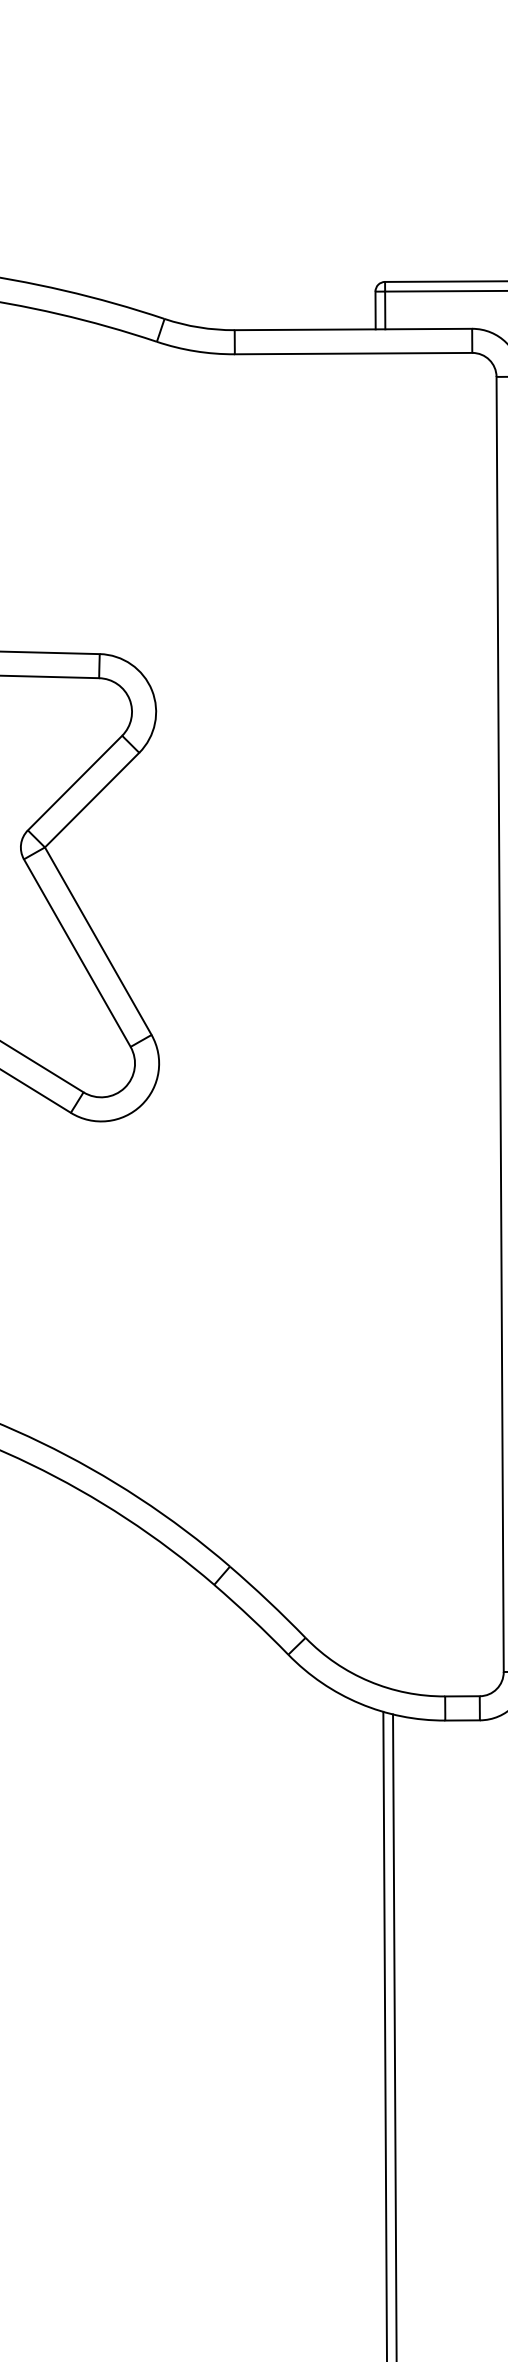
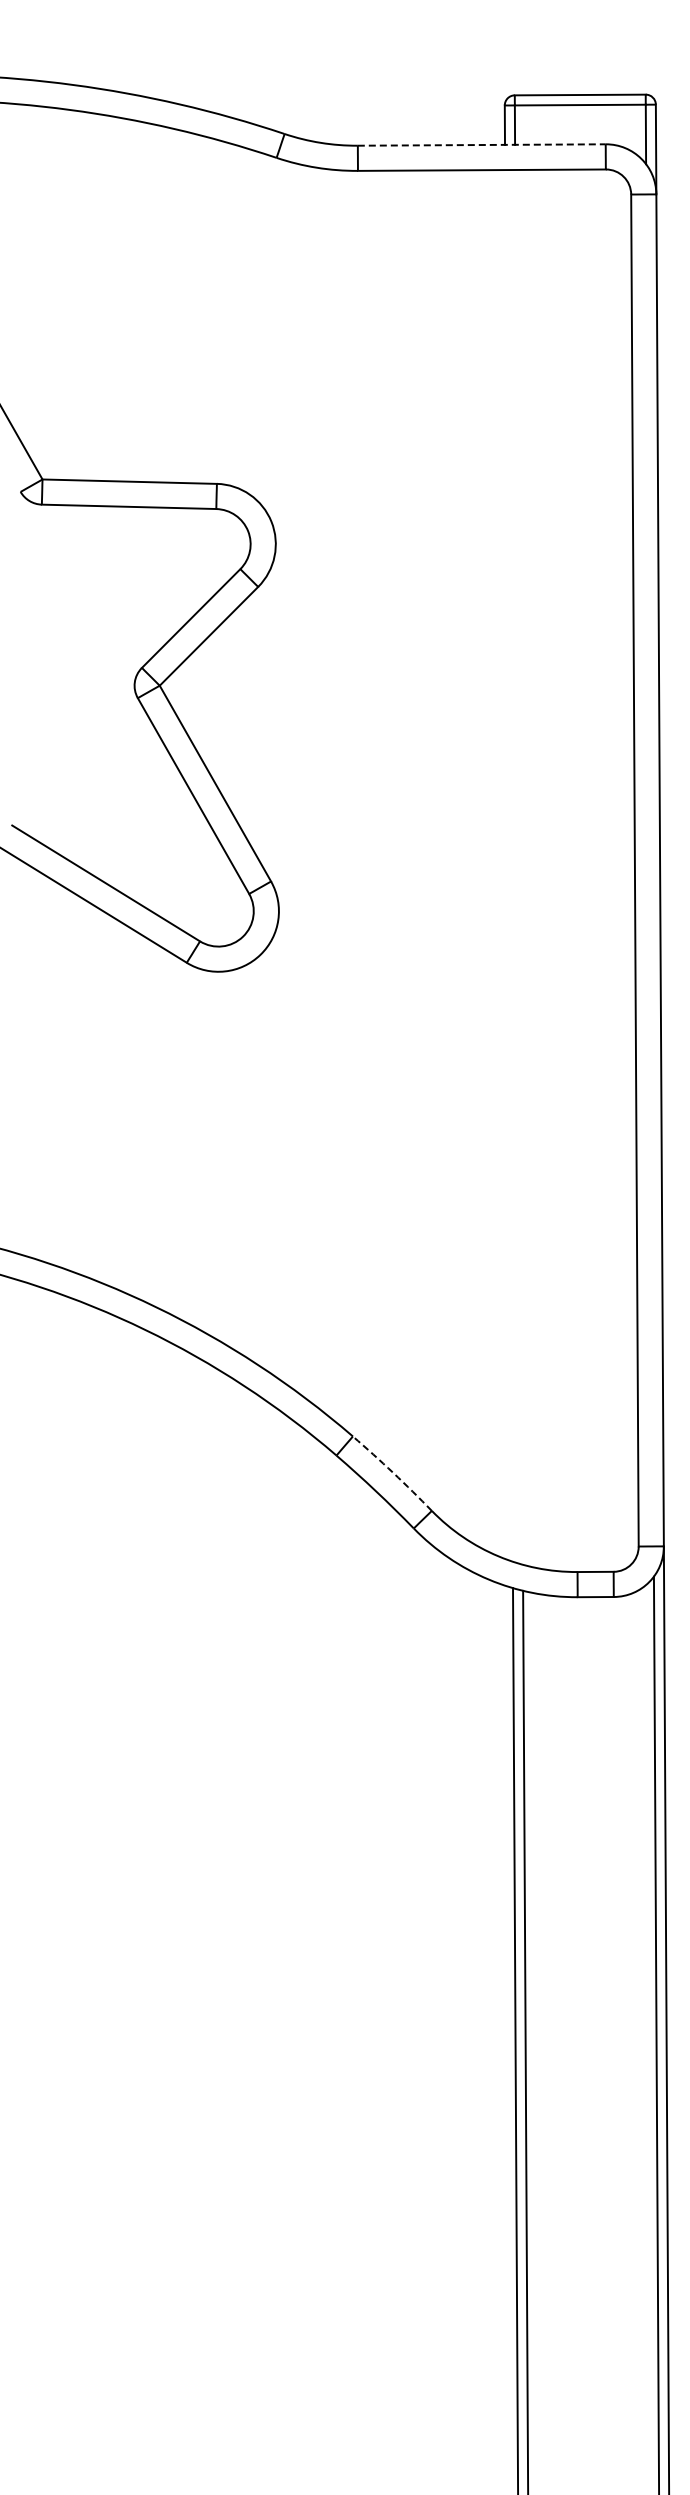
line: (353, 329) -> (481, 145), solid -> dashed
arc: (268, 1601) -> (393, 1472), solid -> dashed

